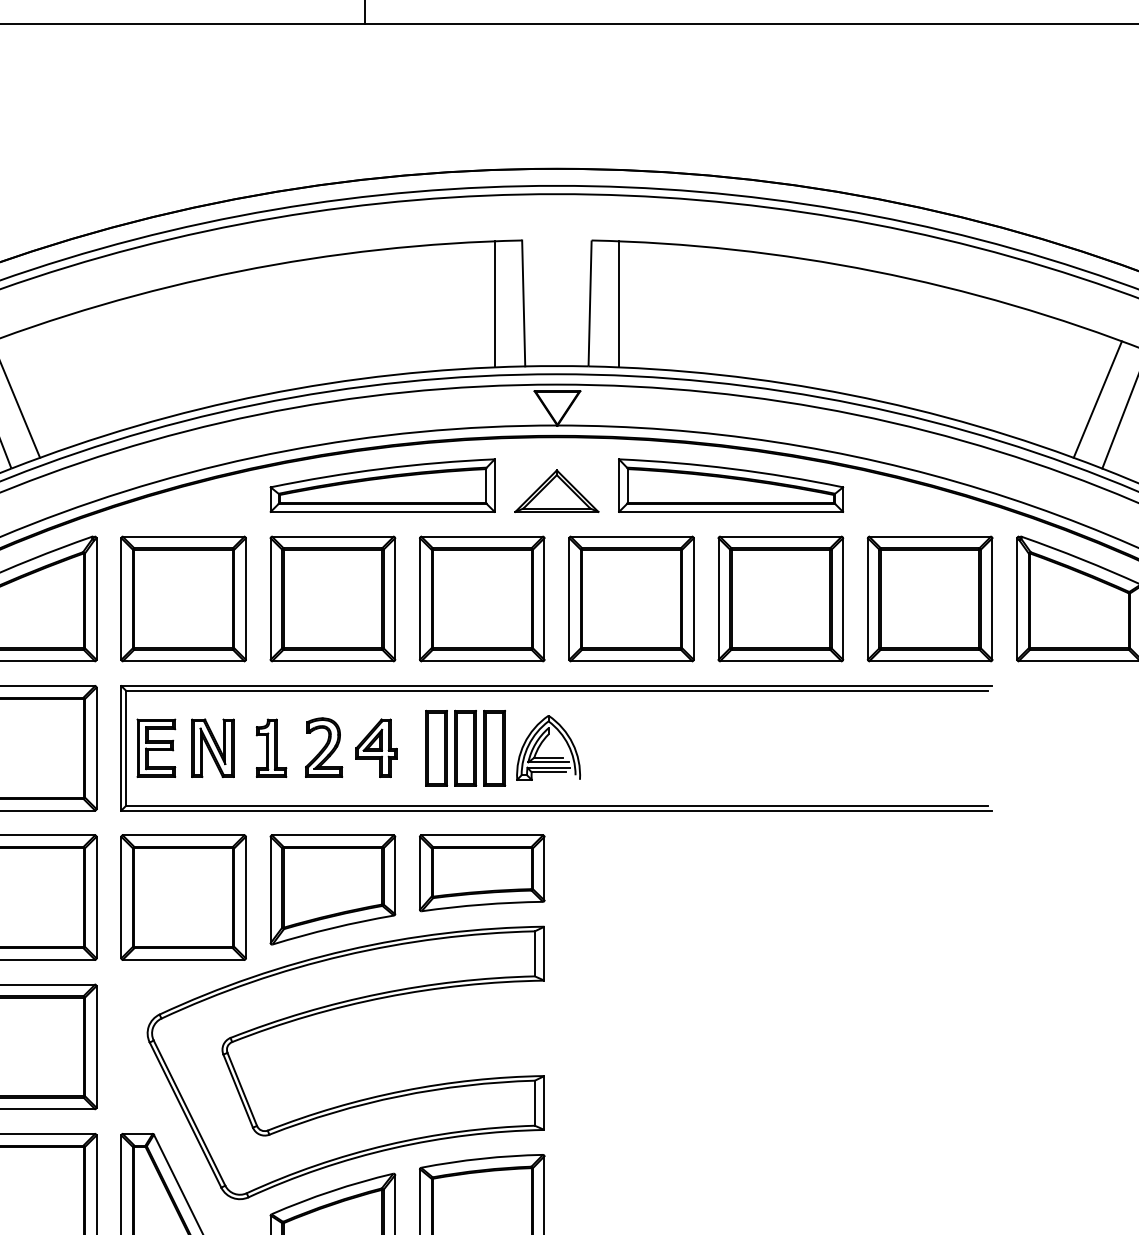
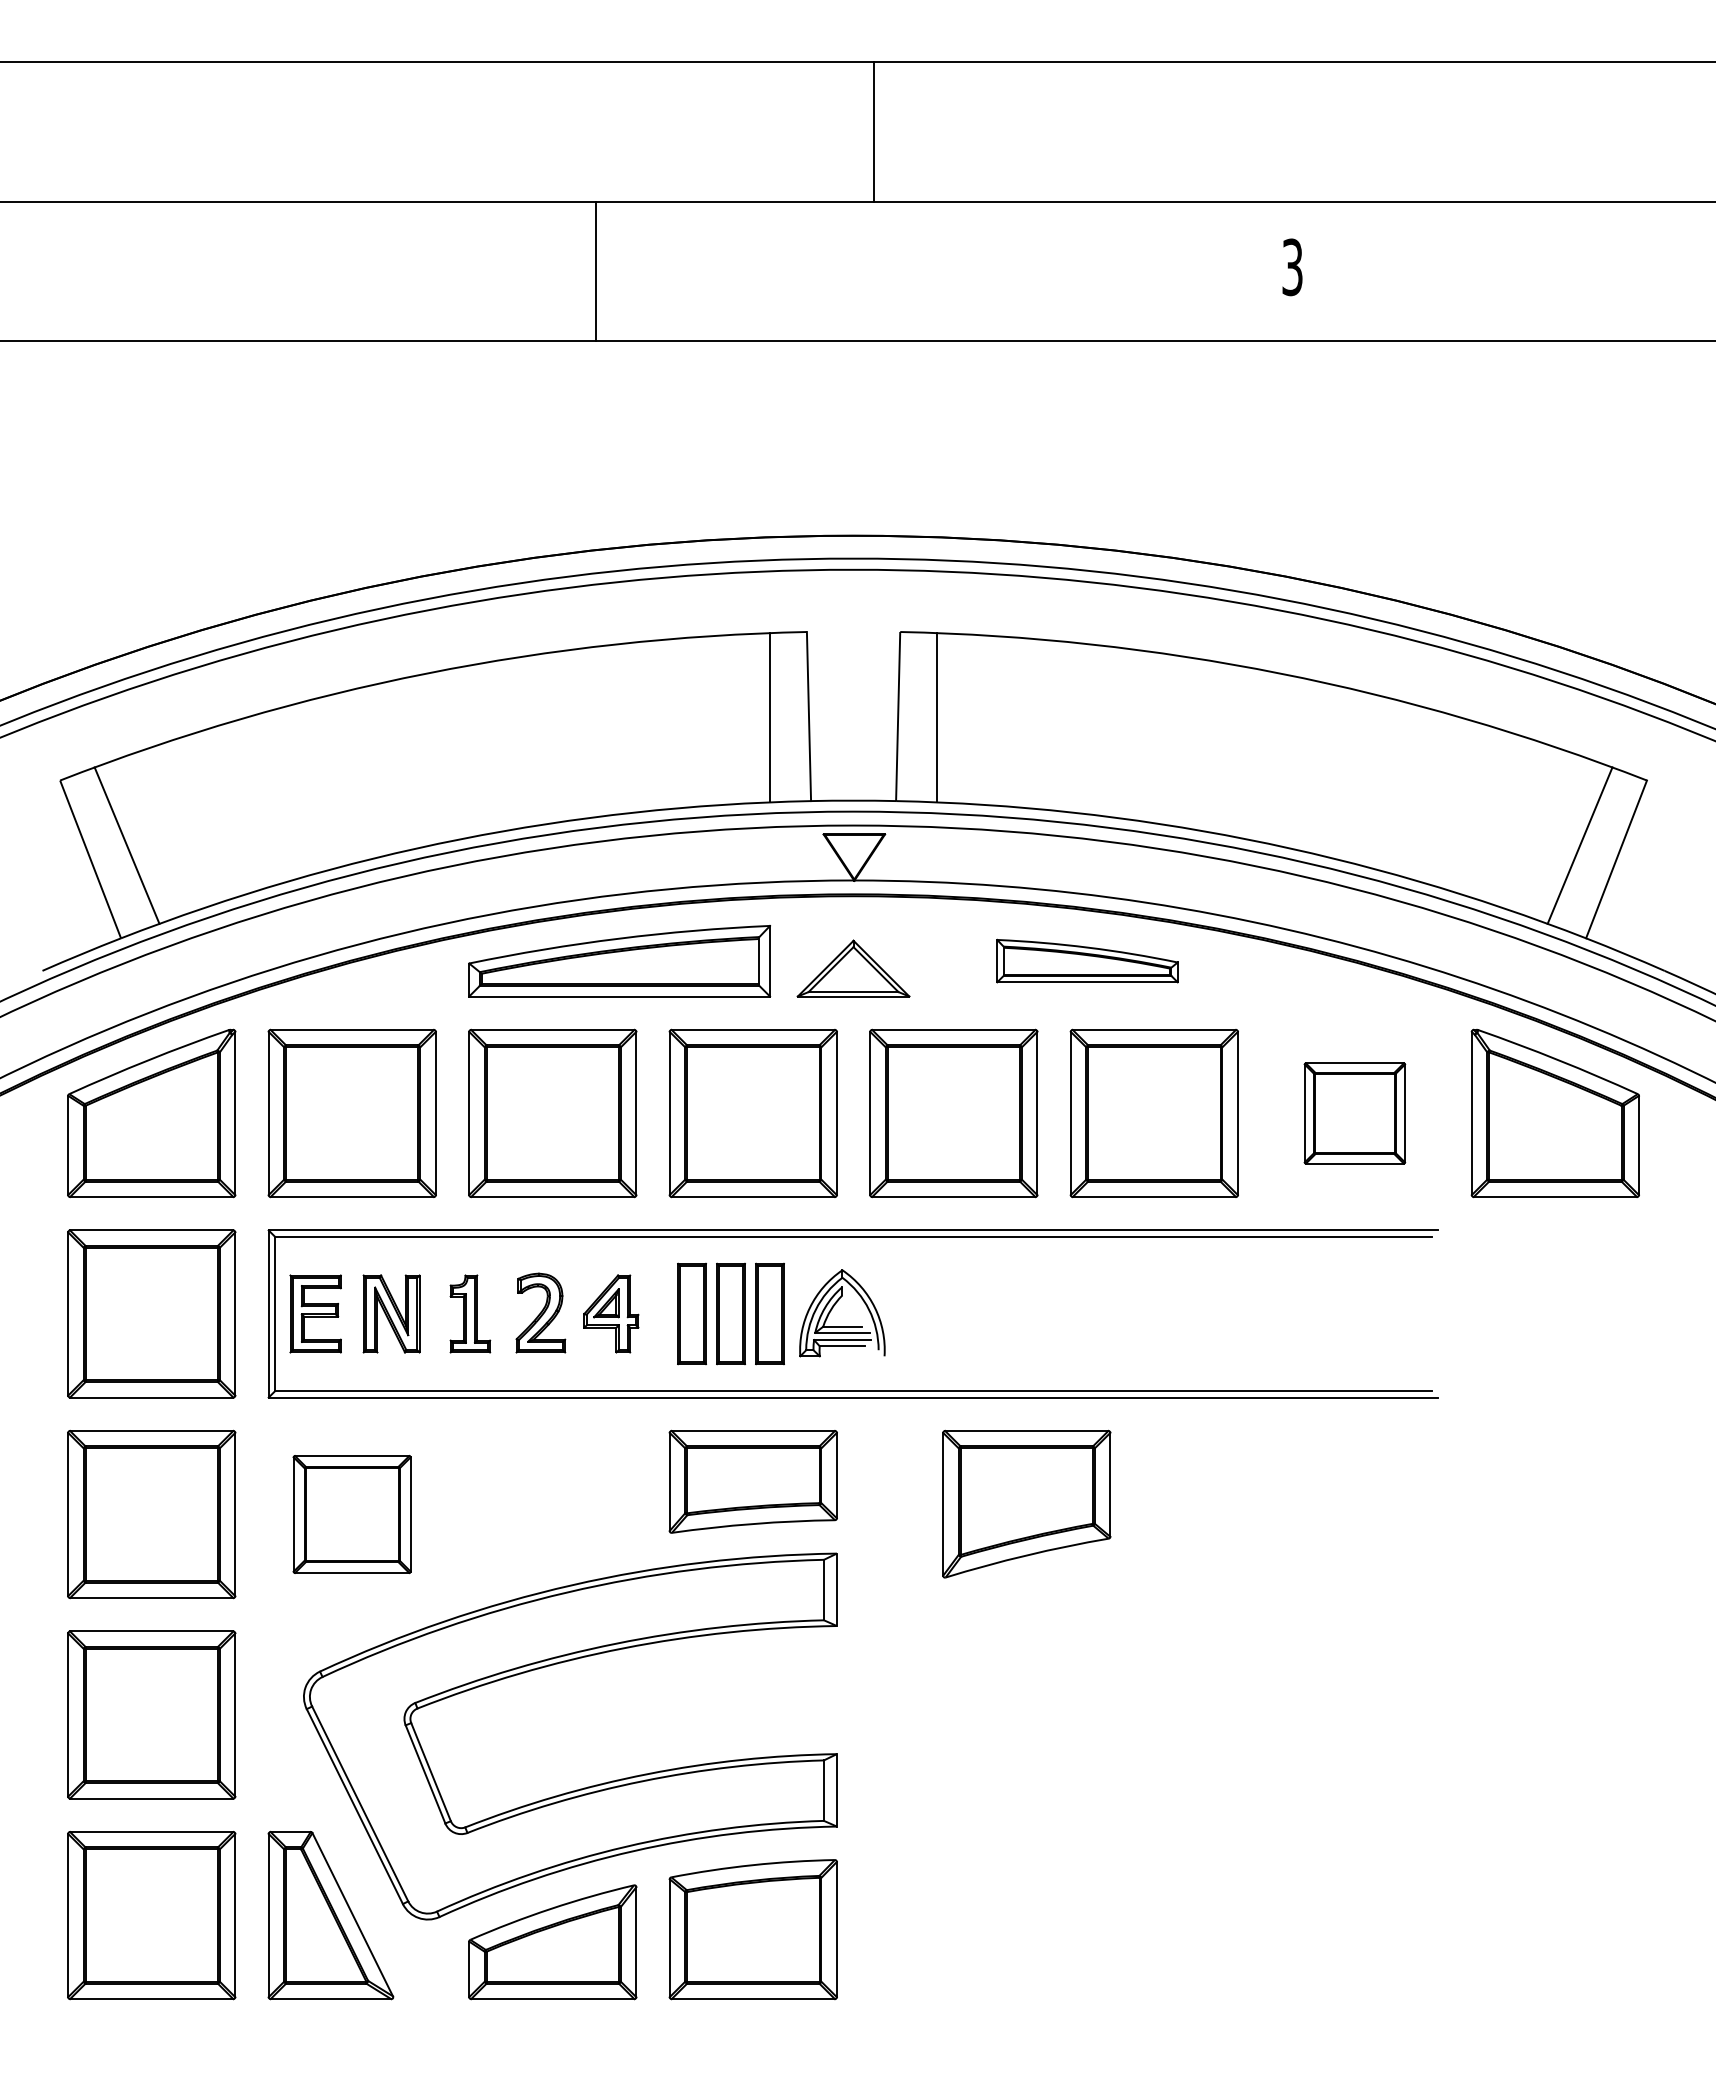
part: (731, 485) -> (1087, 960), size x0.6
part: (929, 599) -> (1354, 1113), size x0.6
part: (332, 889) -> (1026, 1503), moved
part: (183, 897) -> (351, 1514), size x0.7

